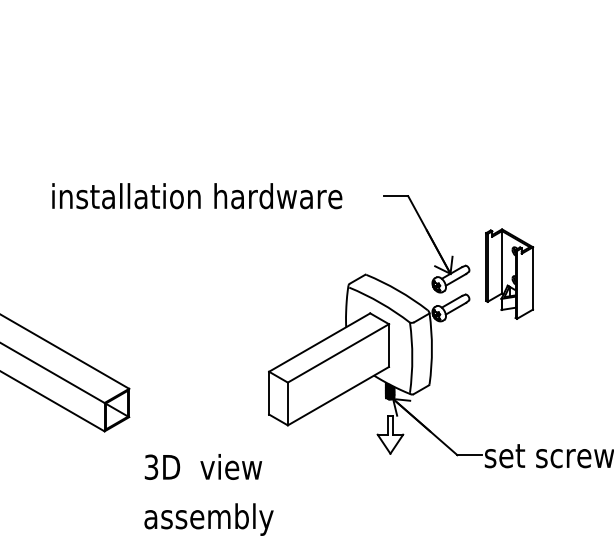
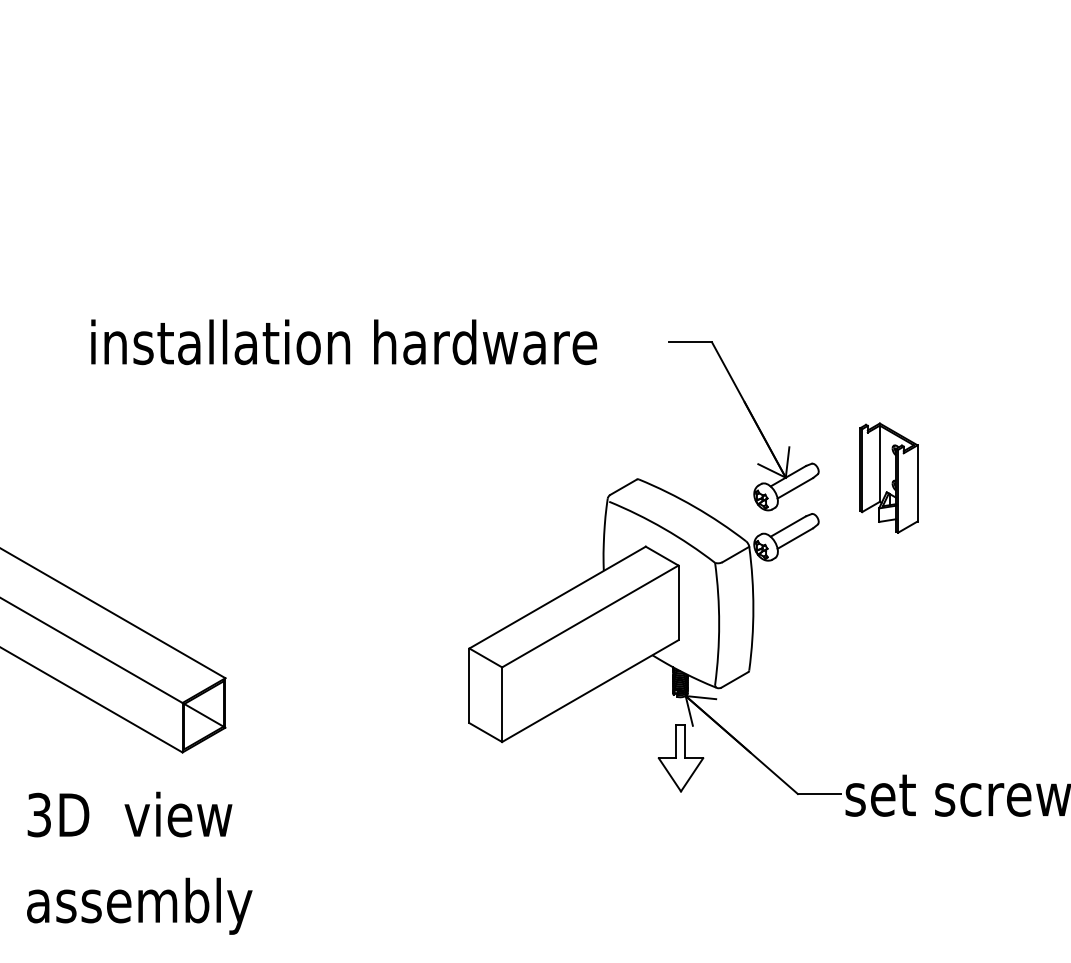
part: (509, 273) -> (888, 477), size x0.7
text: (208, 494) -> (138, 862), moved

